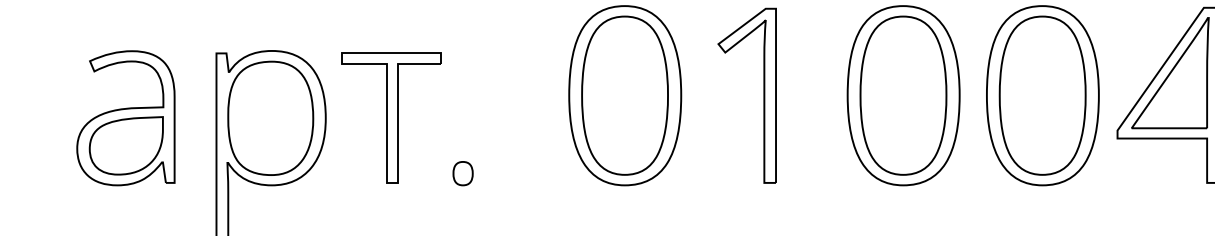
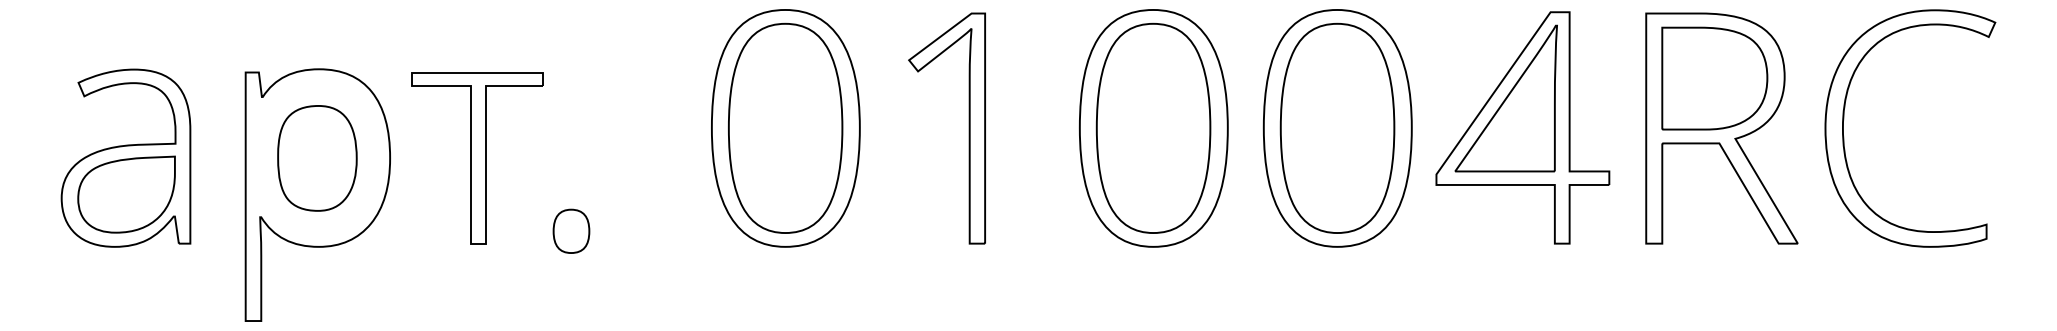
part: (270, 118) -> (317, 158), size x0.7
part: (463, 173) -> (571, 231), size x1.4

